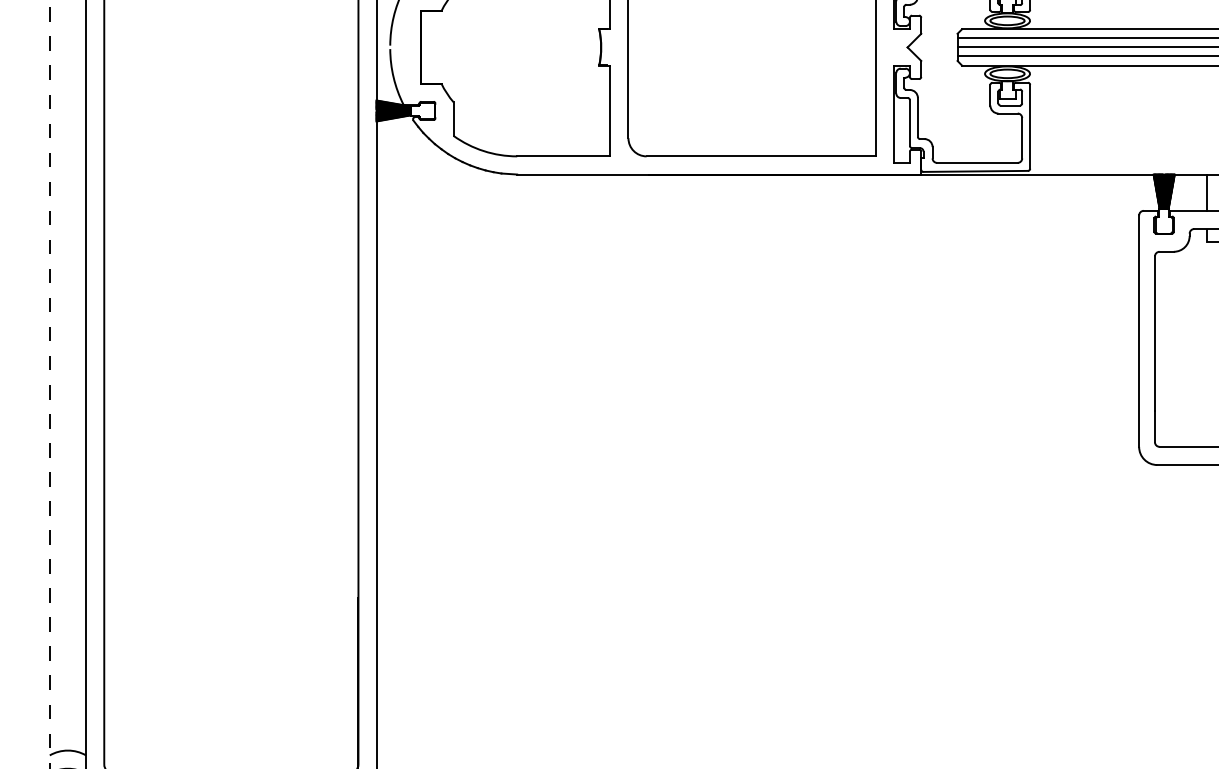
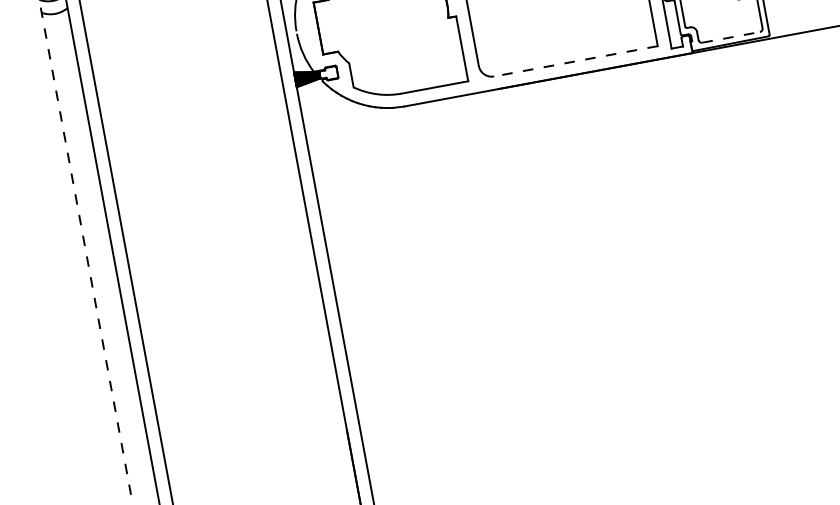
line: (761, 156) -> (576, 61), solid -> dashed
line: (977, 162) -> (731, 37), solid -> dashed

